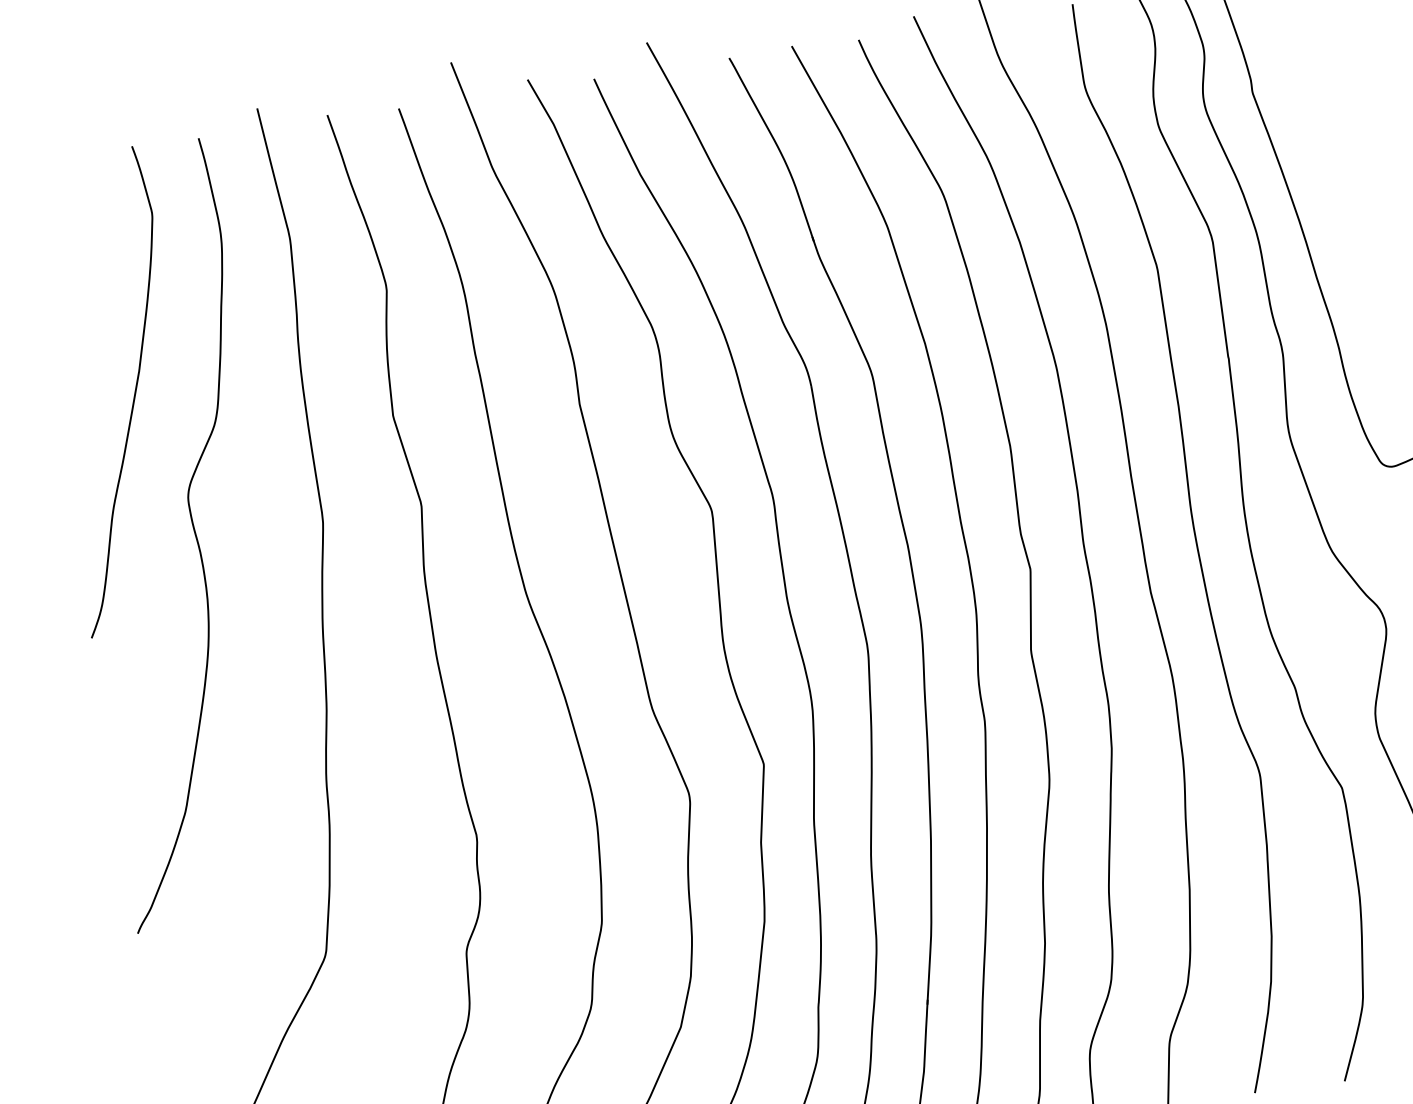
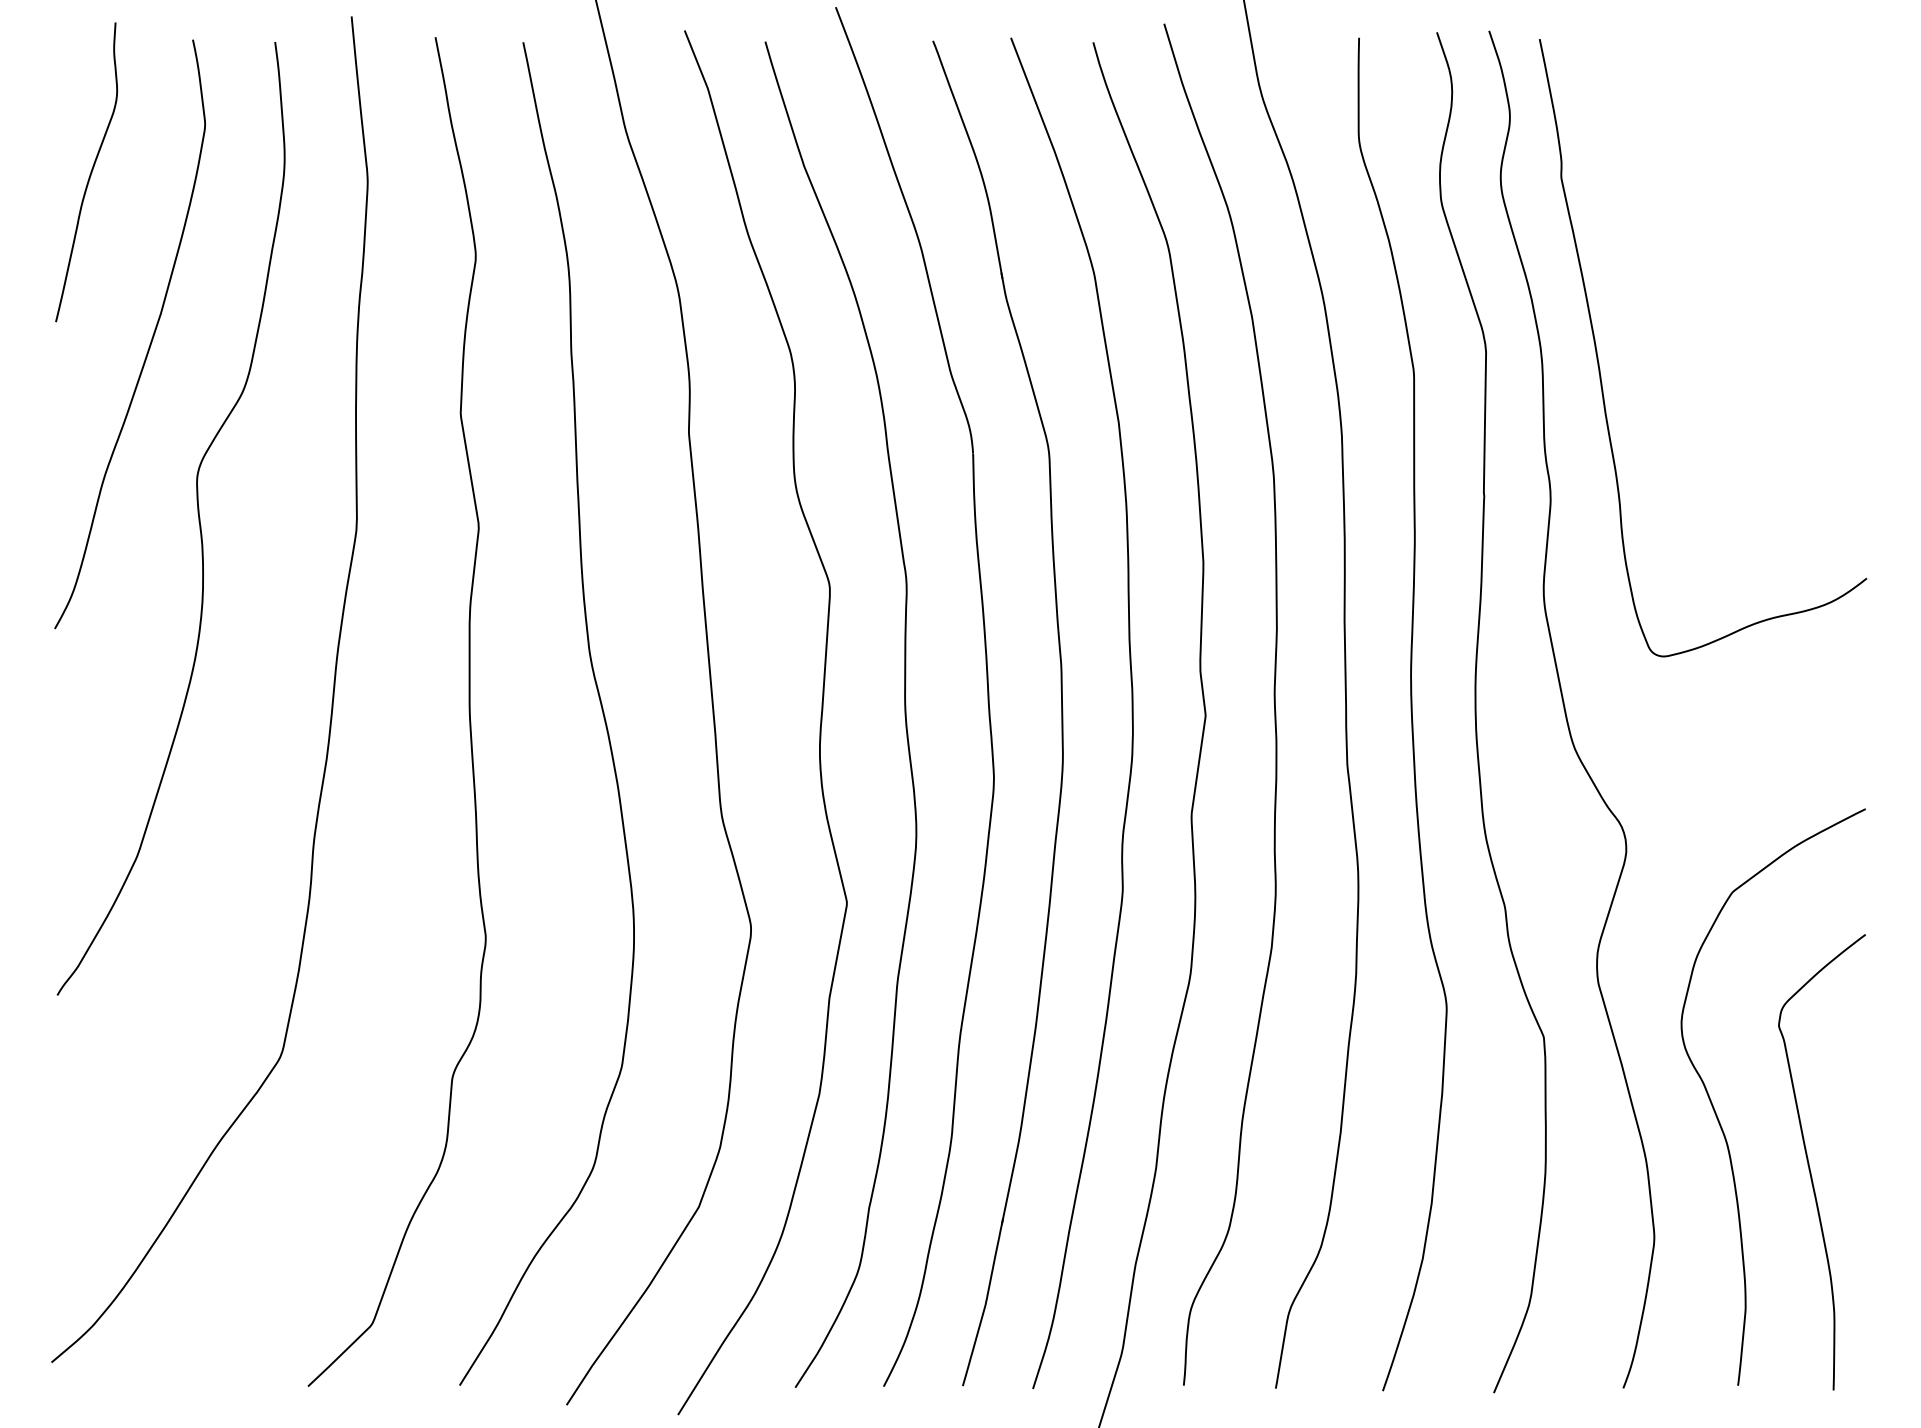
curve: (64, 267) -> (89, 174), added

